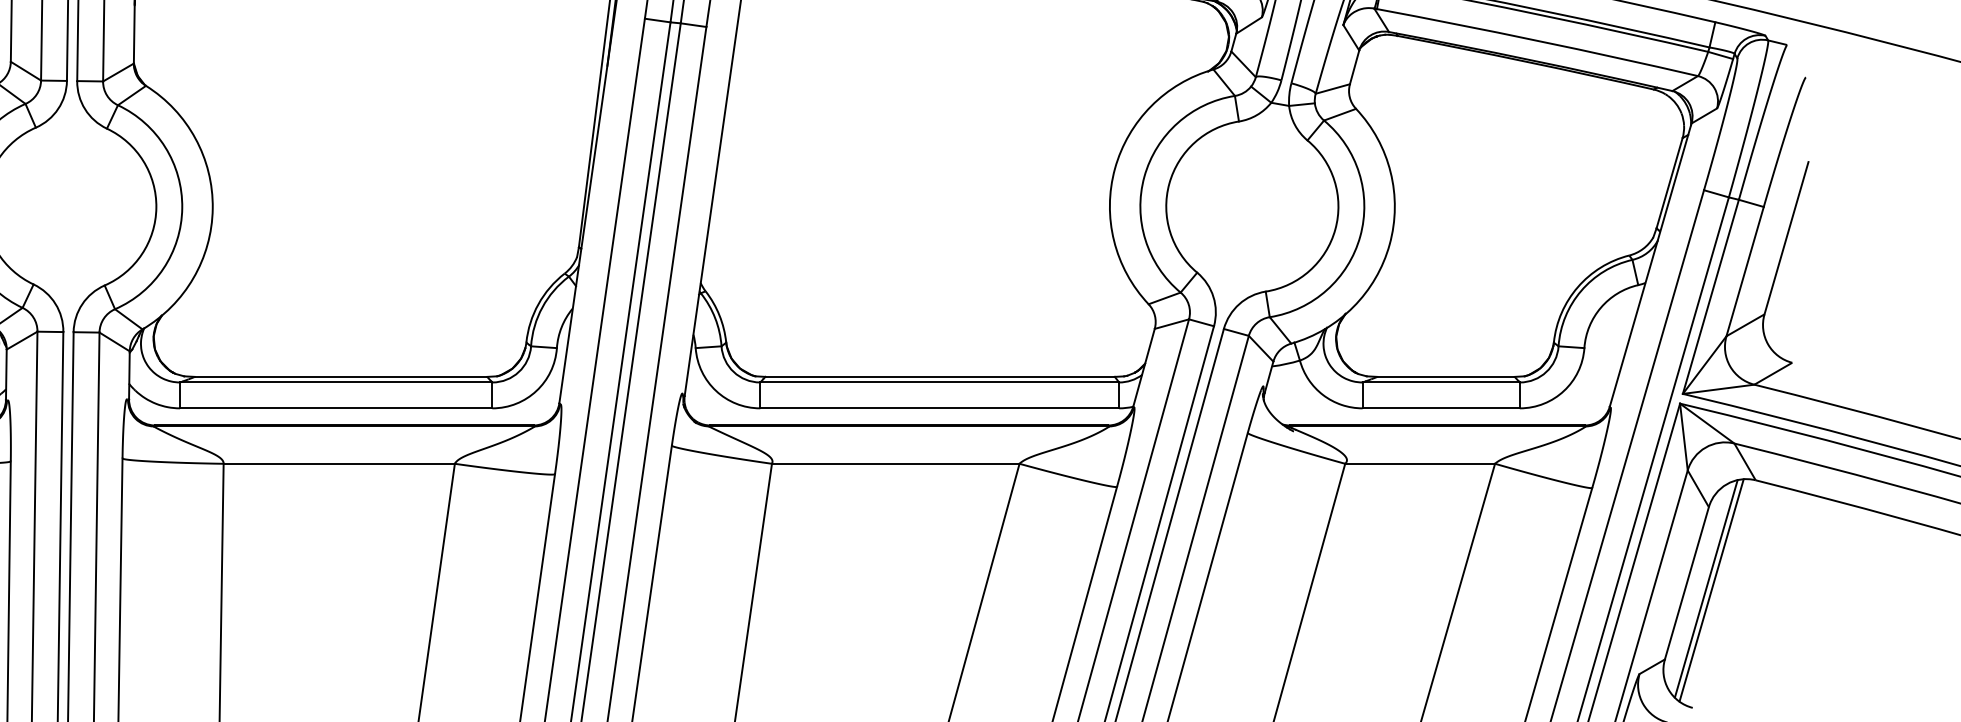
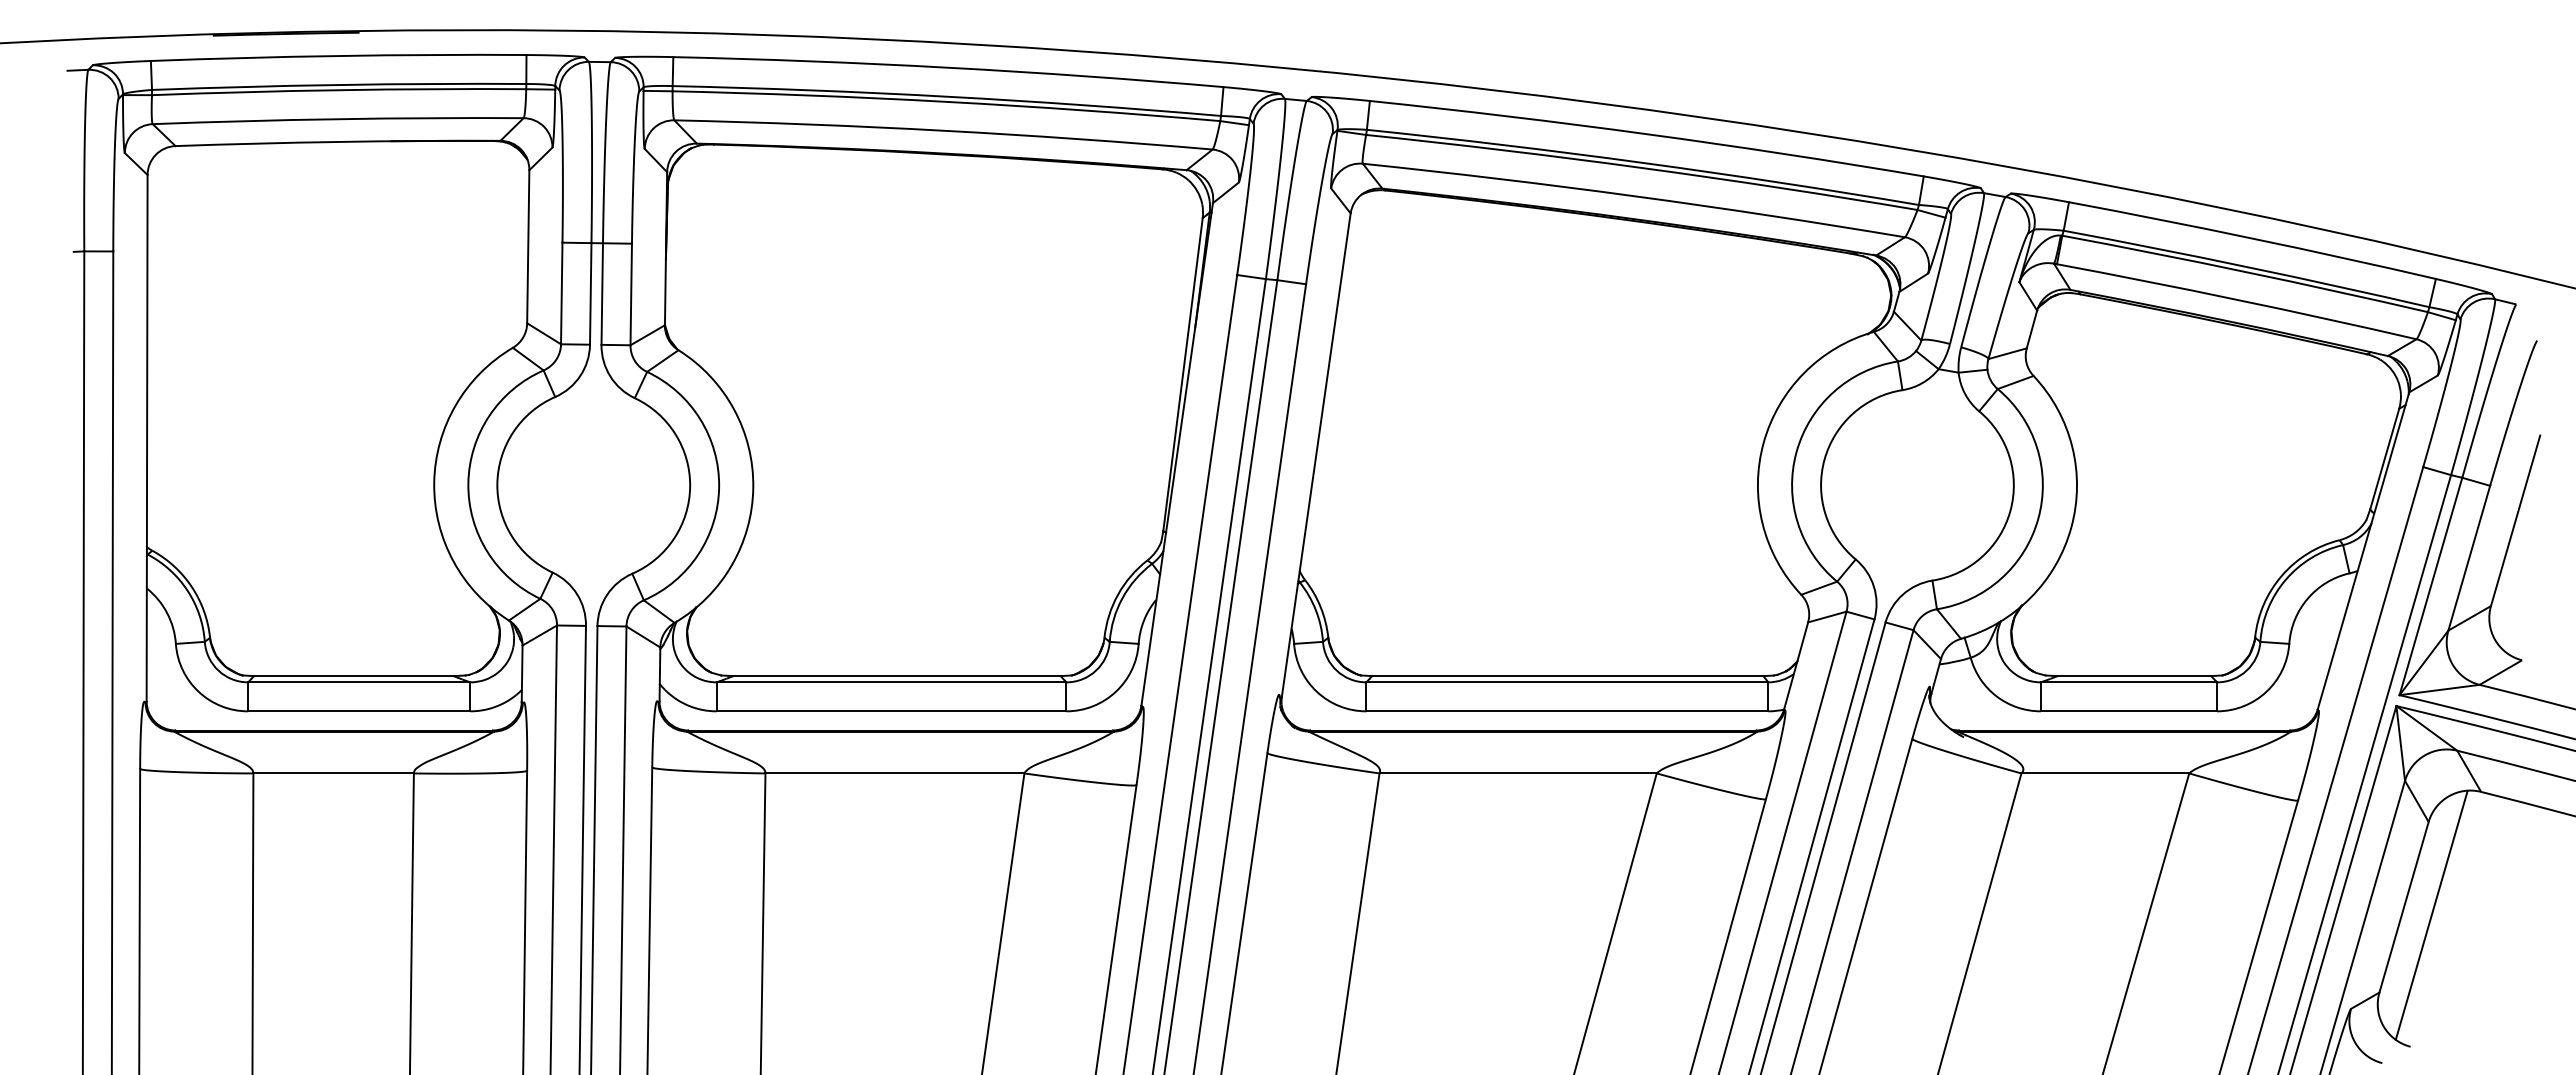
line: (1706, 588) -> (2425, 913), removed

